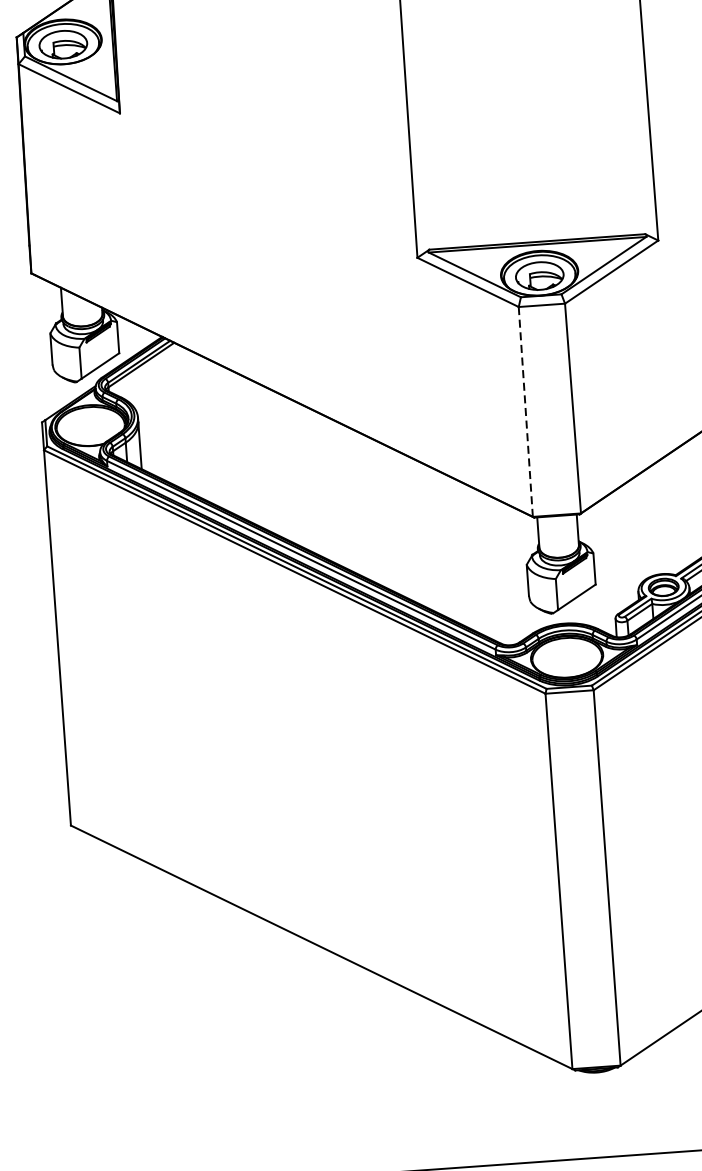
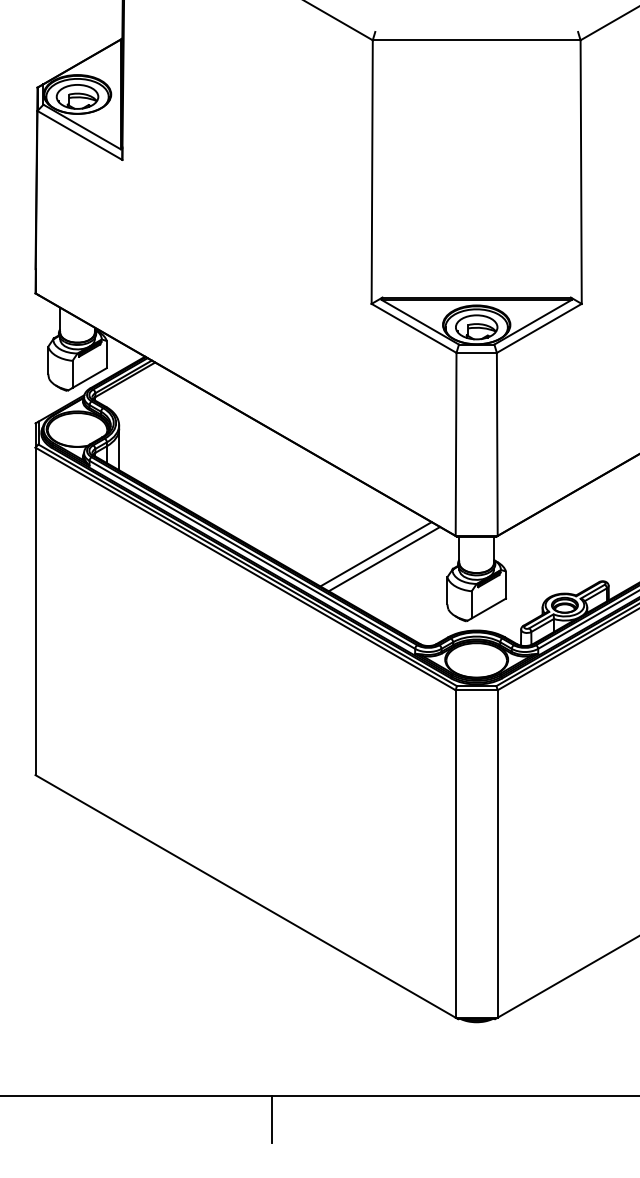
line: (526, 411) -> (456, 444), dashed -> solid
line: (442, 544) -> (375, 554), added
line: (453, 549) -> (384, 559), added

